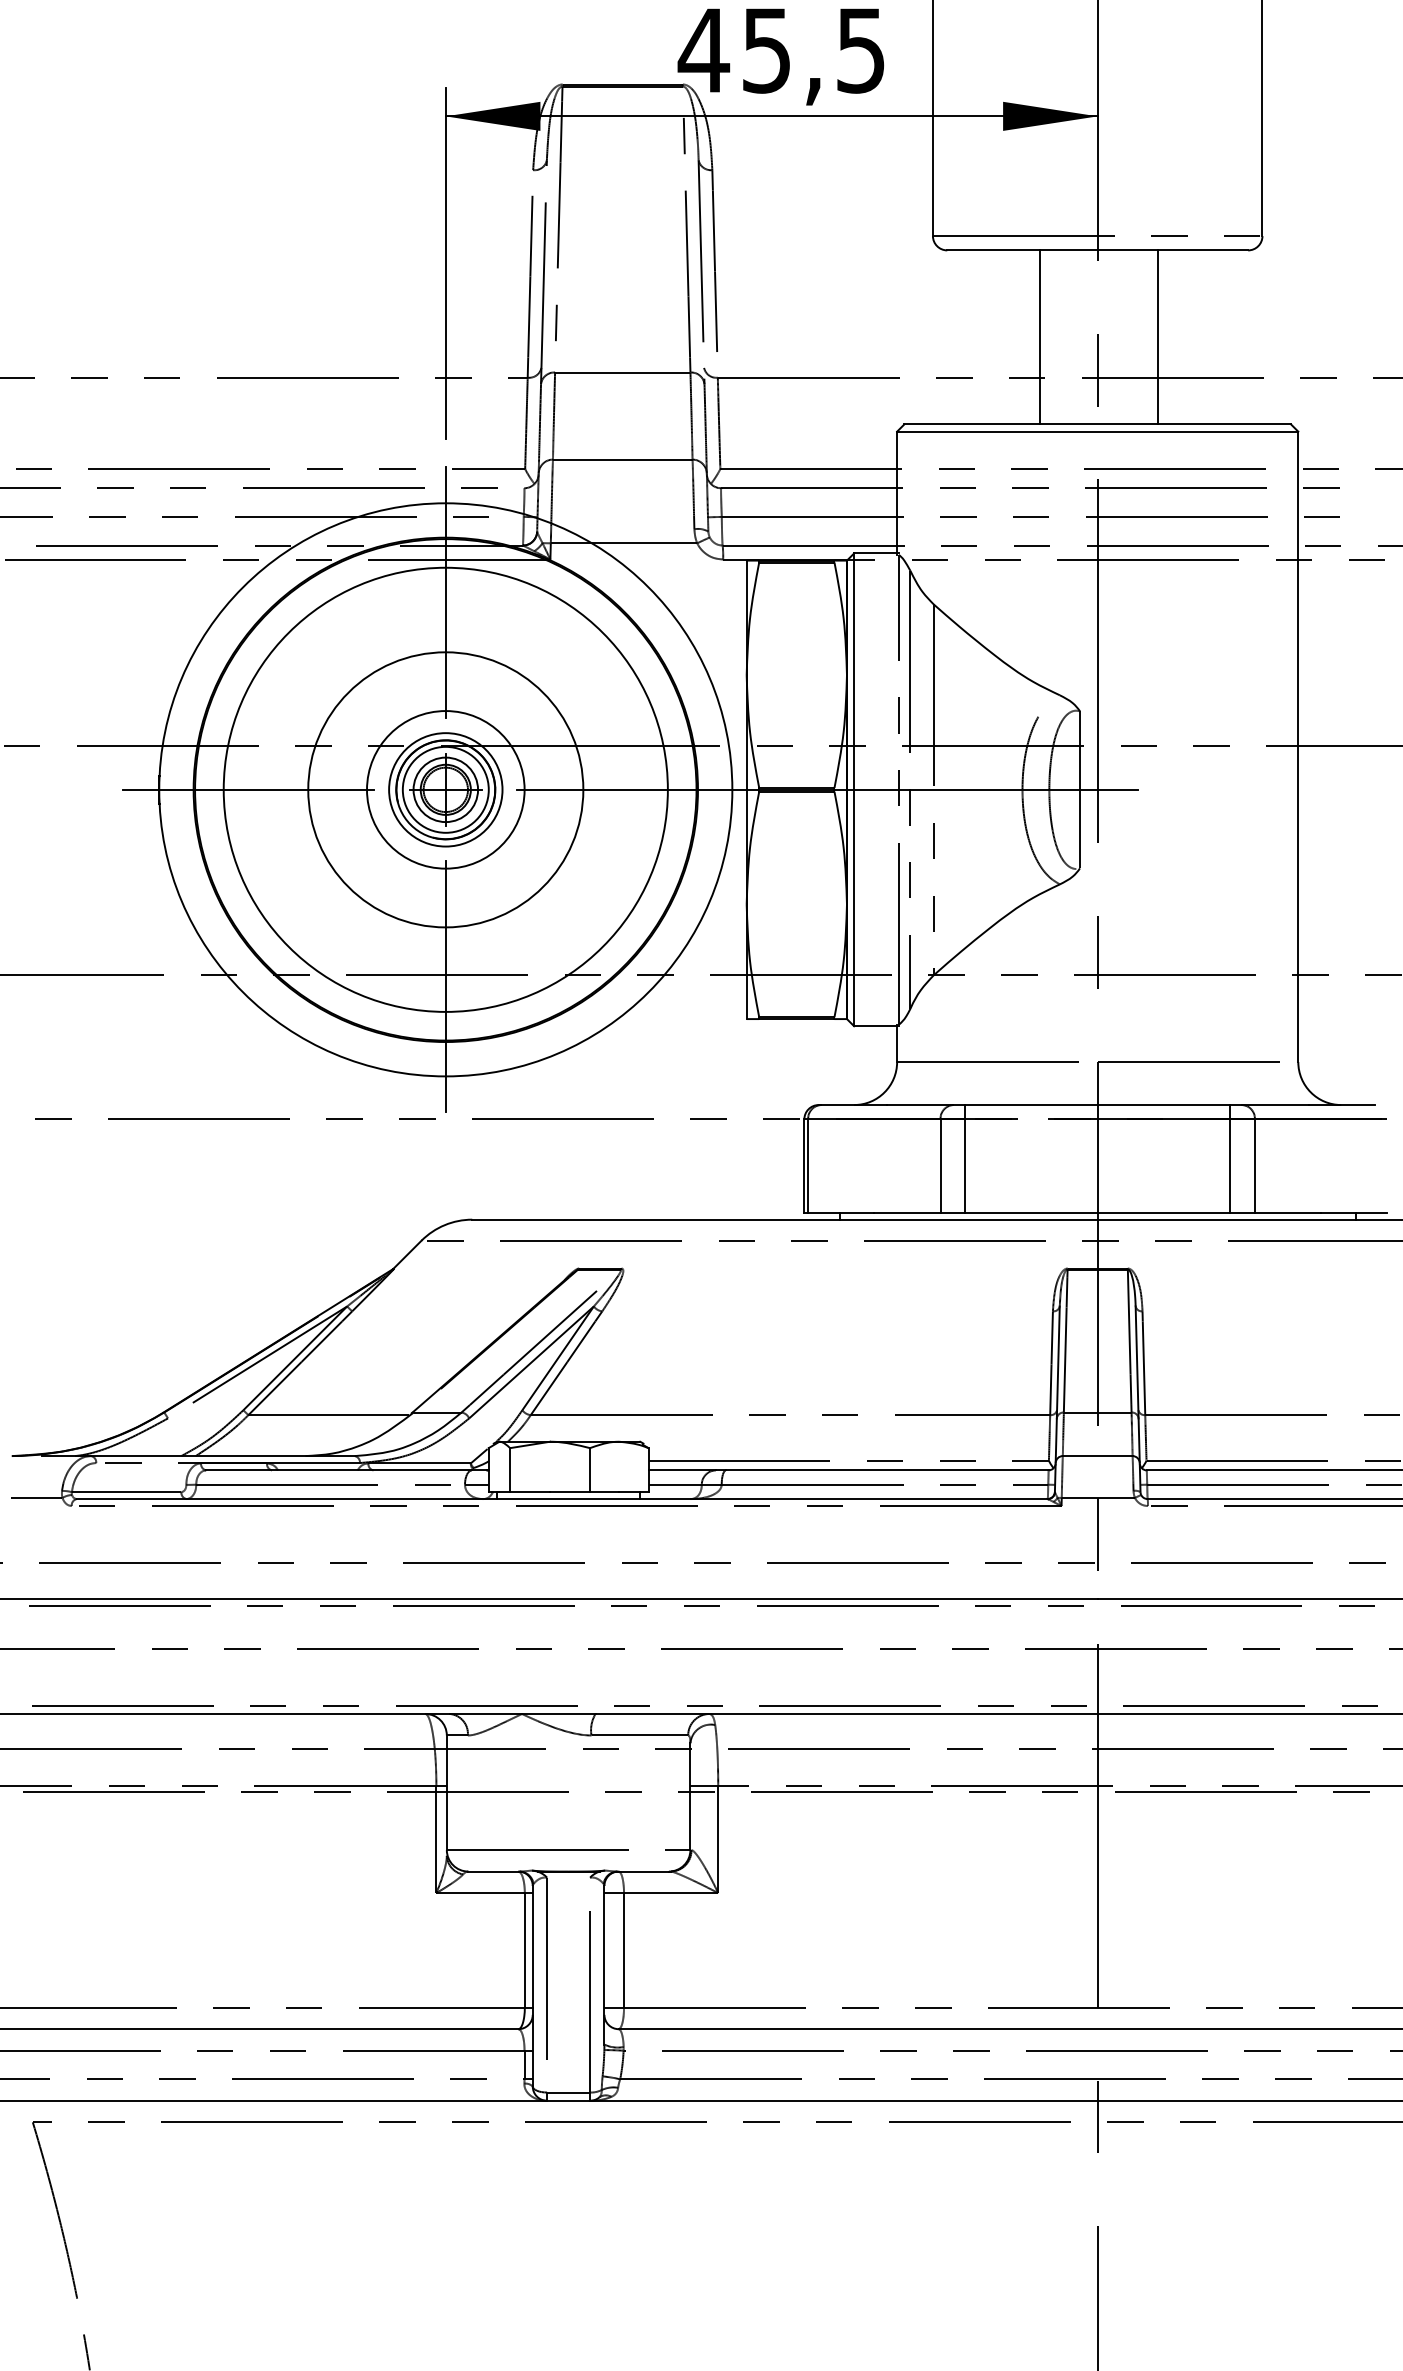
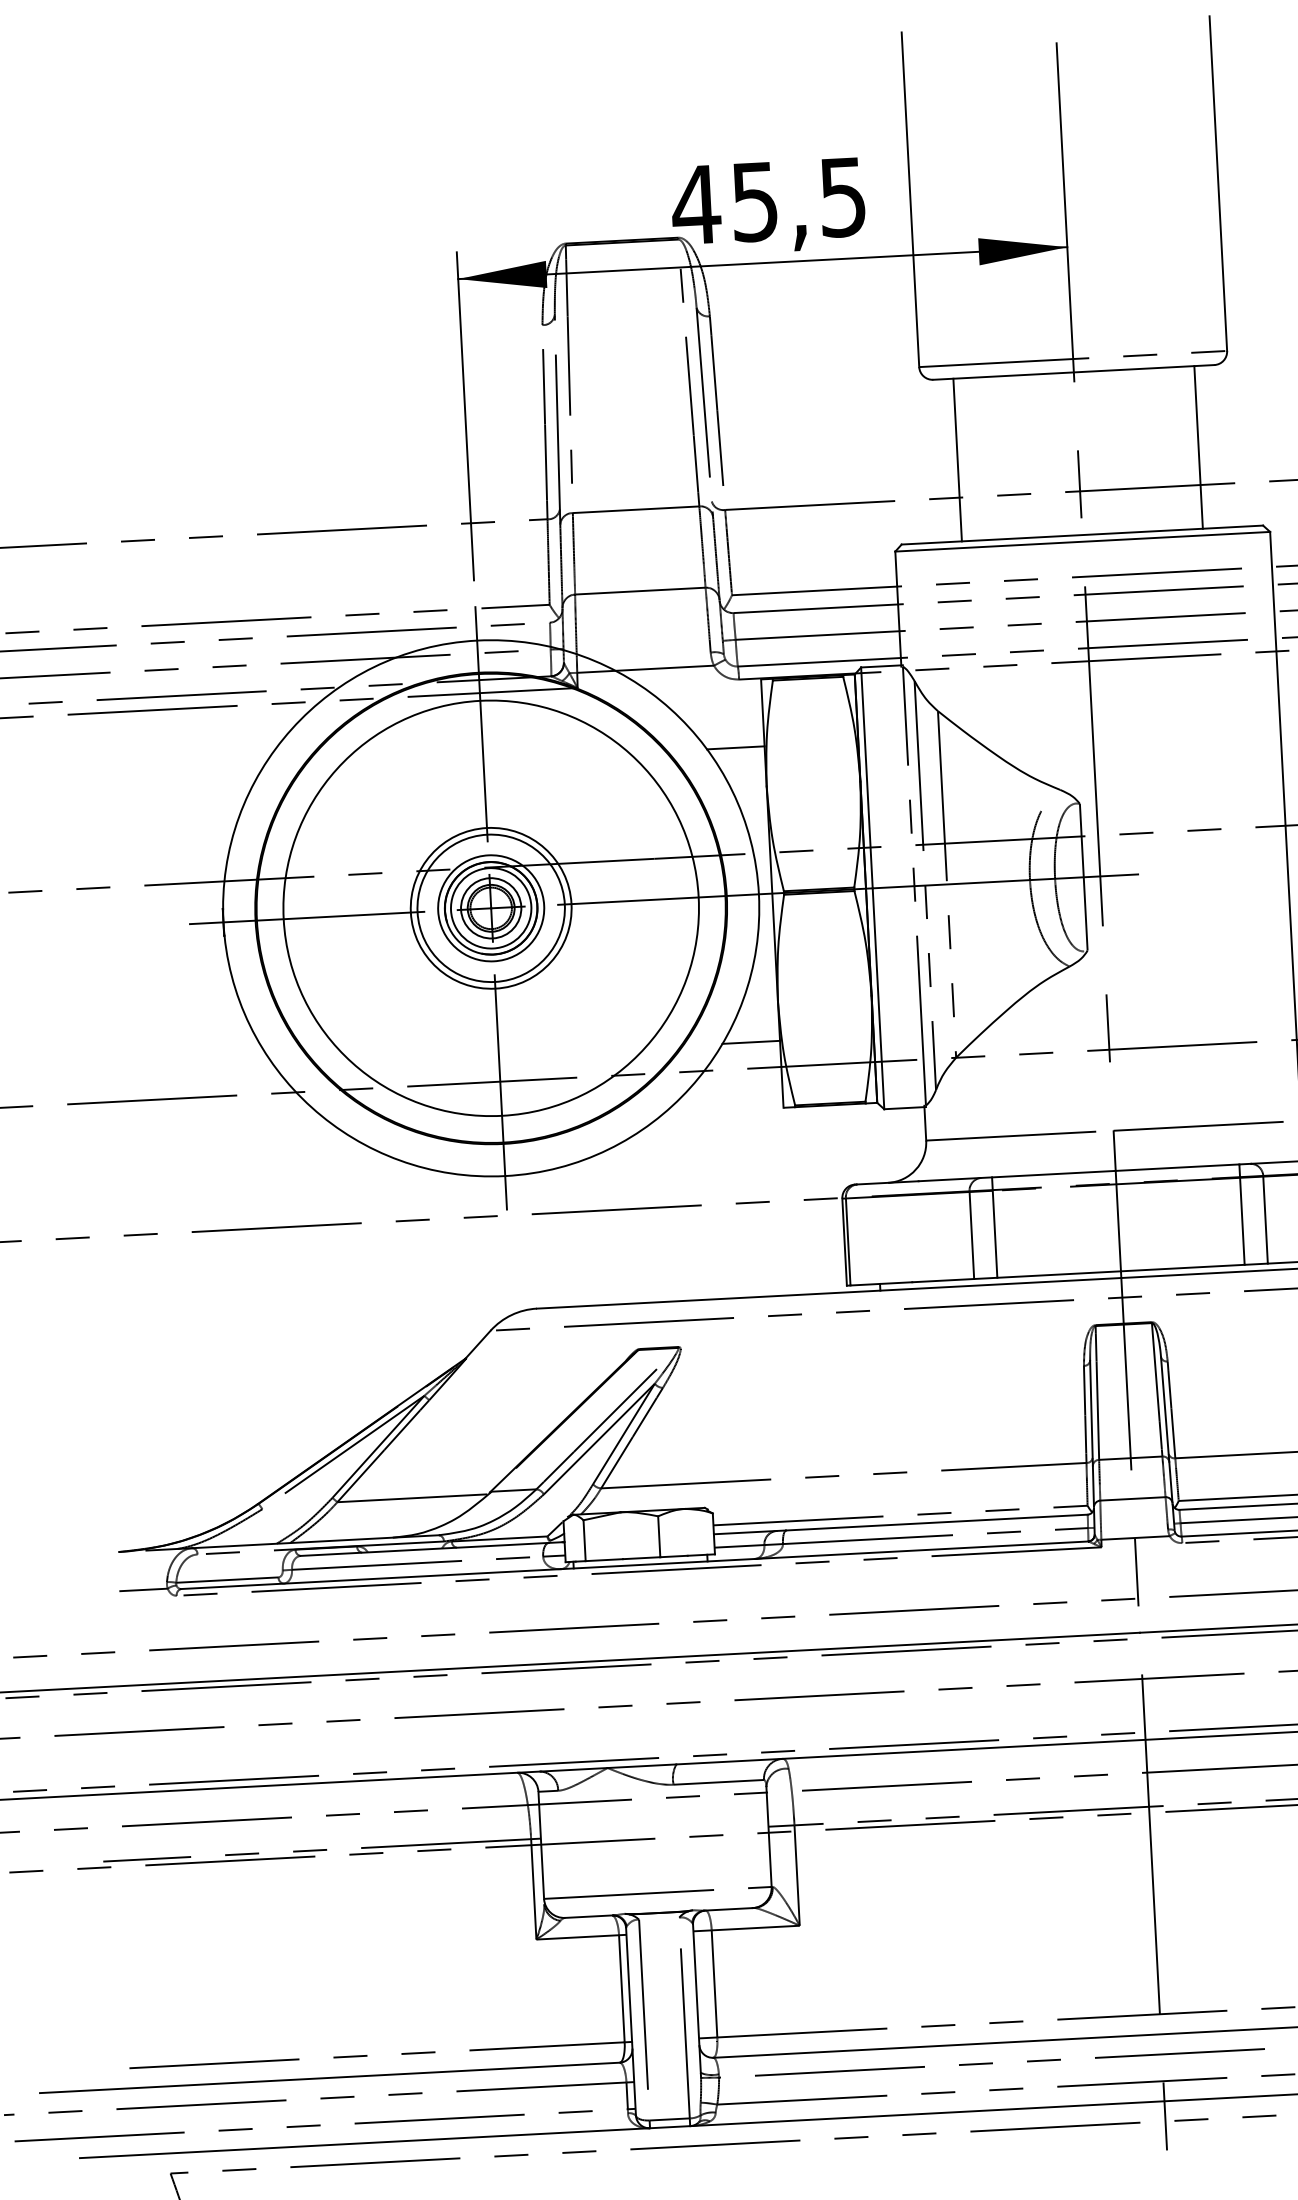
line: (1039, 337) -> (957, 460), moved
line: (1157, 337) -> (1198, 447), moved
line: (715, 632) -> (735, 748), added
circle: (445, 789) -> (490, 908), size x0.62
line: (715, 947) -> (750, 1042), added

